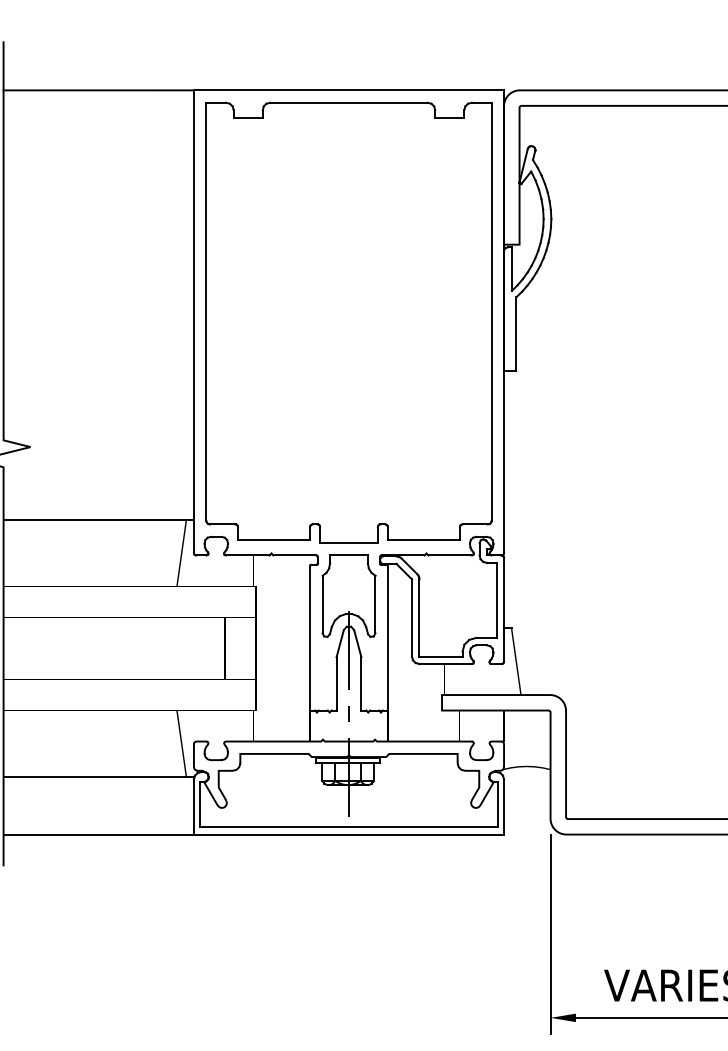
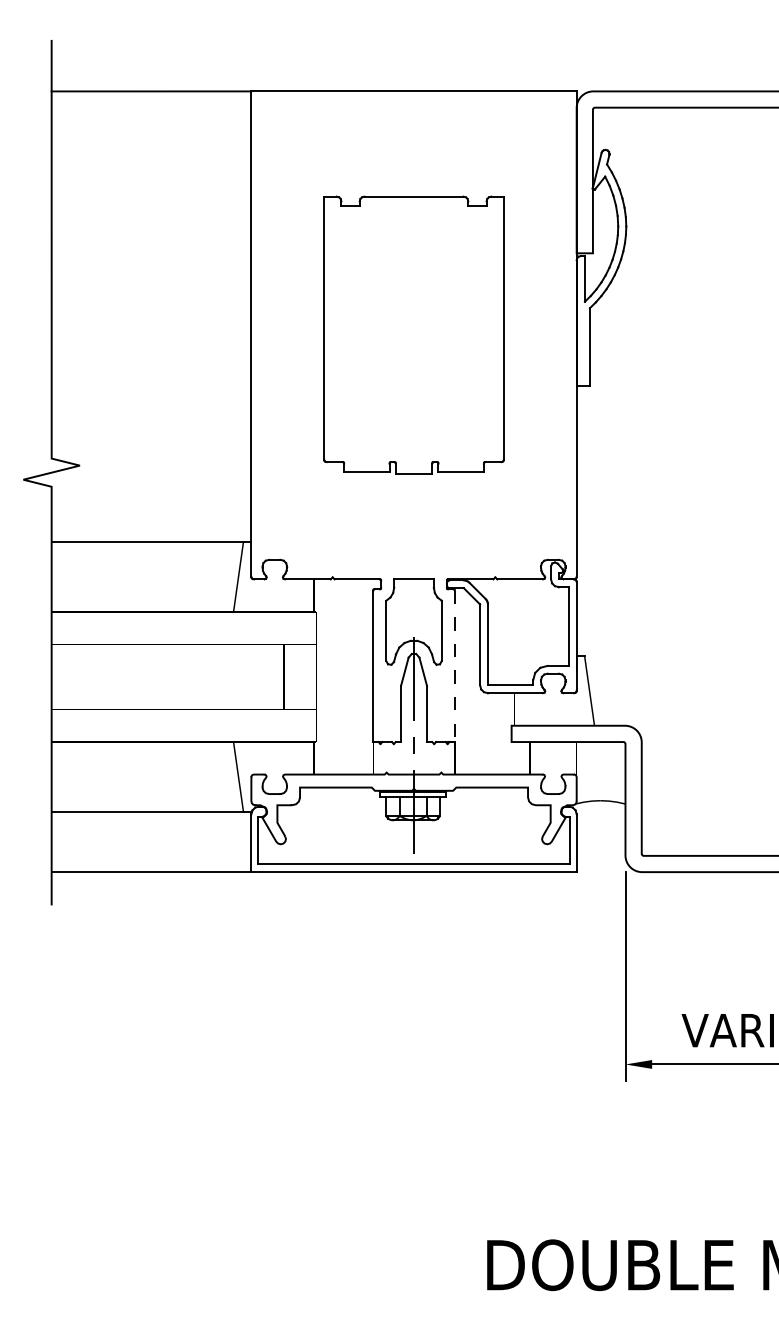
part: (348, 322) -> (413, 334), size x0.6
line: (387, 638) -> (454, 666), solid -> dashed

